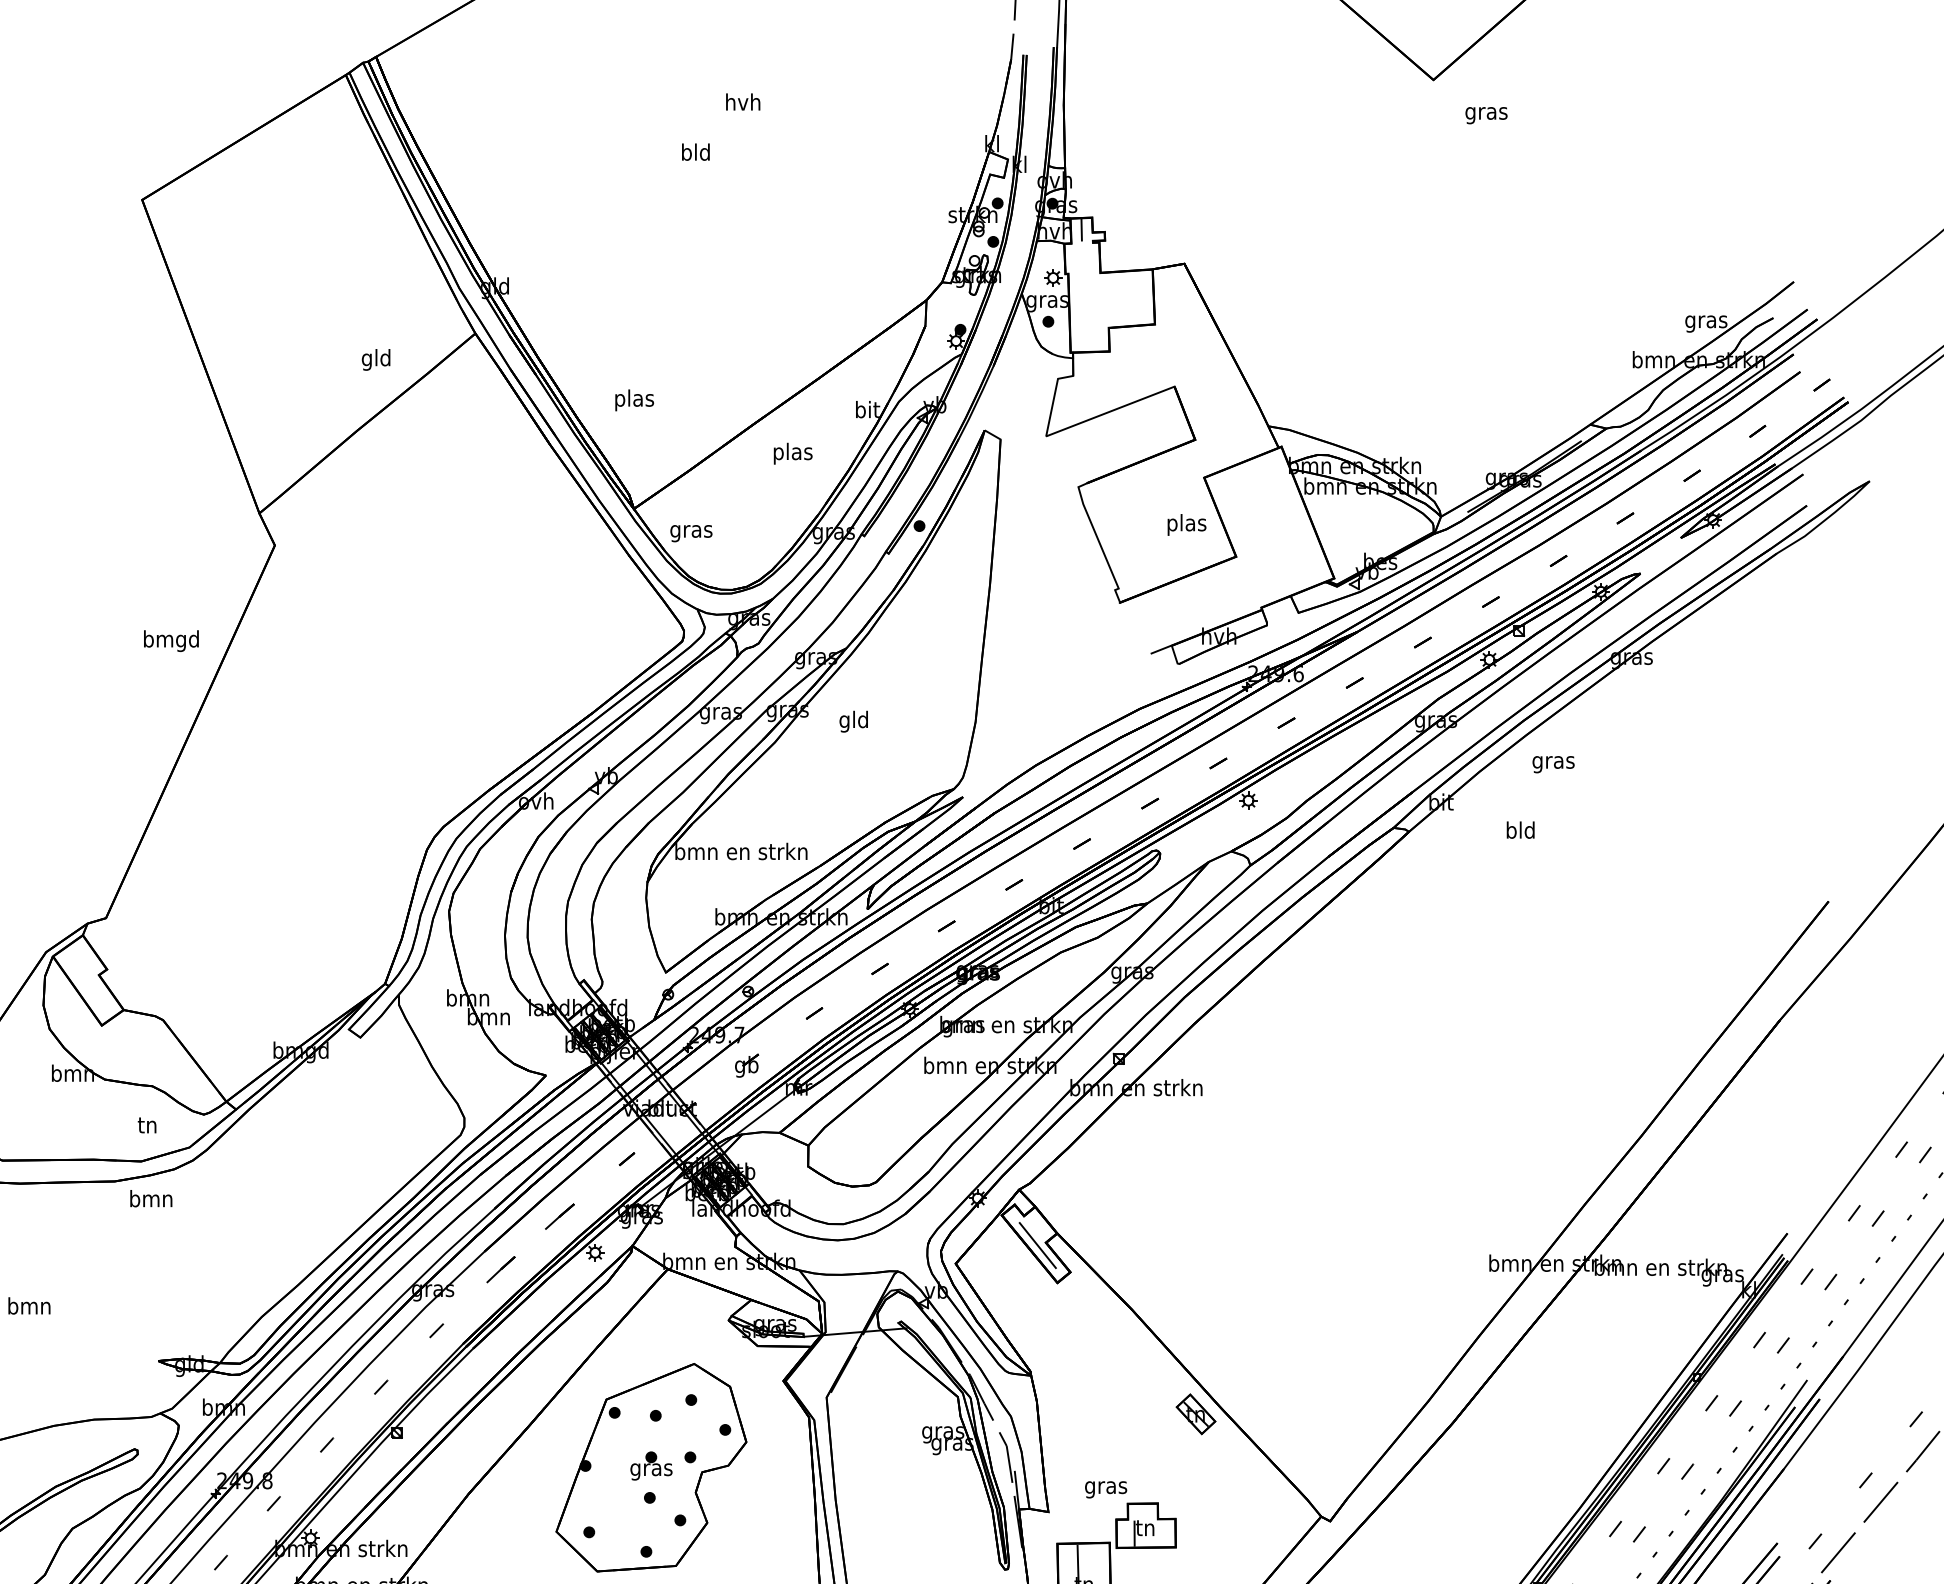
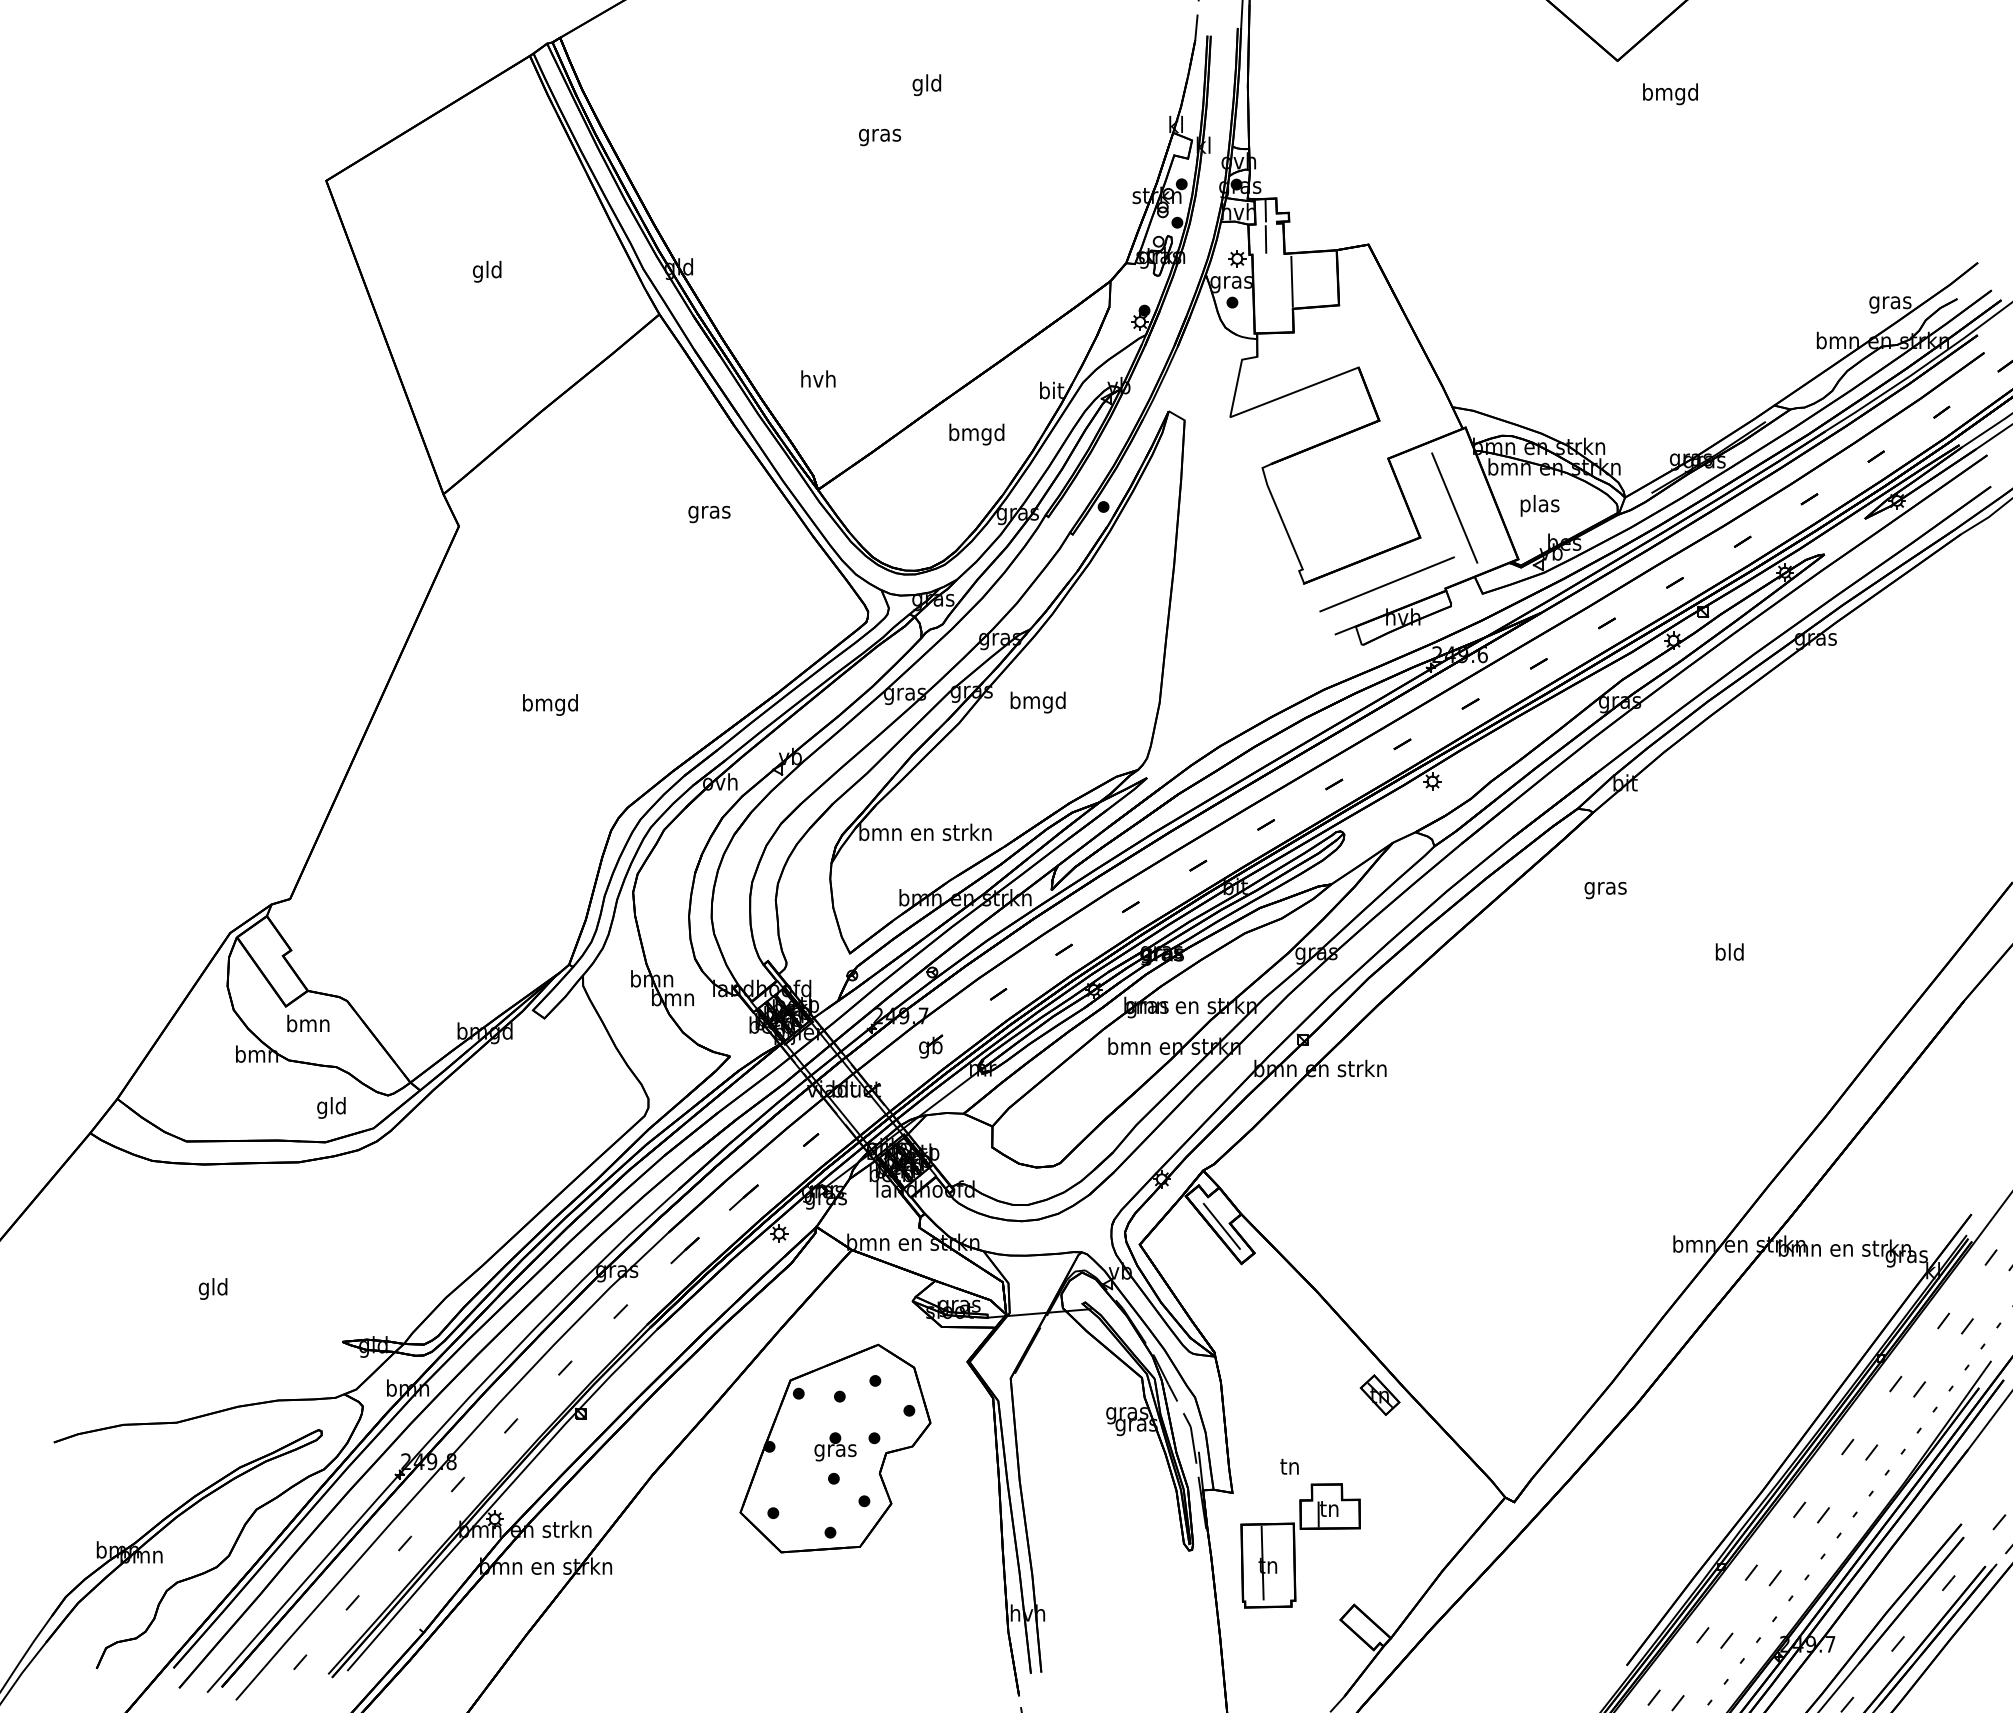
text: (743, 104) -> (927, 85), hvh -> gld
text: (1486, 113) -> (1670, 94), gras -> bmgd
text: (696, 154) -> (880, 135), bld -> gras
line: (1081, 258) -> (1265, 239), added
line: (1107, 300) -> (1291, 281), added
text: (376, 359) -> (487, 271), moved
text: (634, 400) -> (818, 381), plas -> hvh
text: (792, 453) -> (976, 434), plas -> bmgd
text: (1186, 524) -> (1539, 505), moved
line: (1270, 526) -> (1454, 507), added
text: (691, 533) -> (709, 514), moved
line: (1202, 603) -> (1386, 584), added
text: (171, 640) -> (550, 704), moved
text: (853, 721) -> (1037, 702), gld -> bmgd
text: (1553, 764) -> (1605, 890), moved
text: (1520, 829) -> (1729, 951), moved
text: (147, 1126) -> (331, 1107), tn -> gld
text: (151, 1198) -> (308, 1023), moved
text: (29, 1307) -> (213, 1288), bmn -> gld
text: (1106, 1487) -> (1290, 1468), gras -> tn

